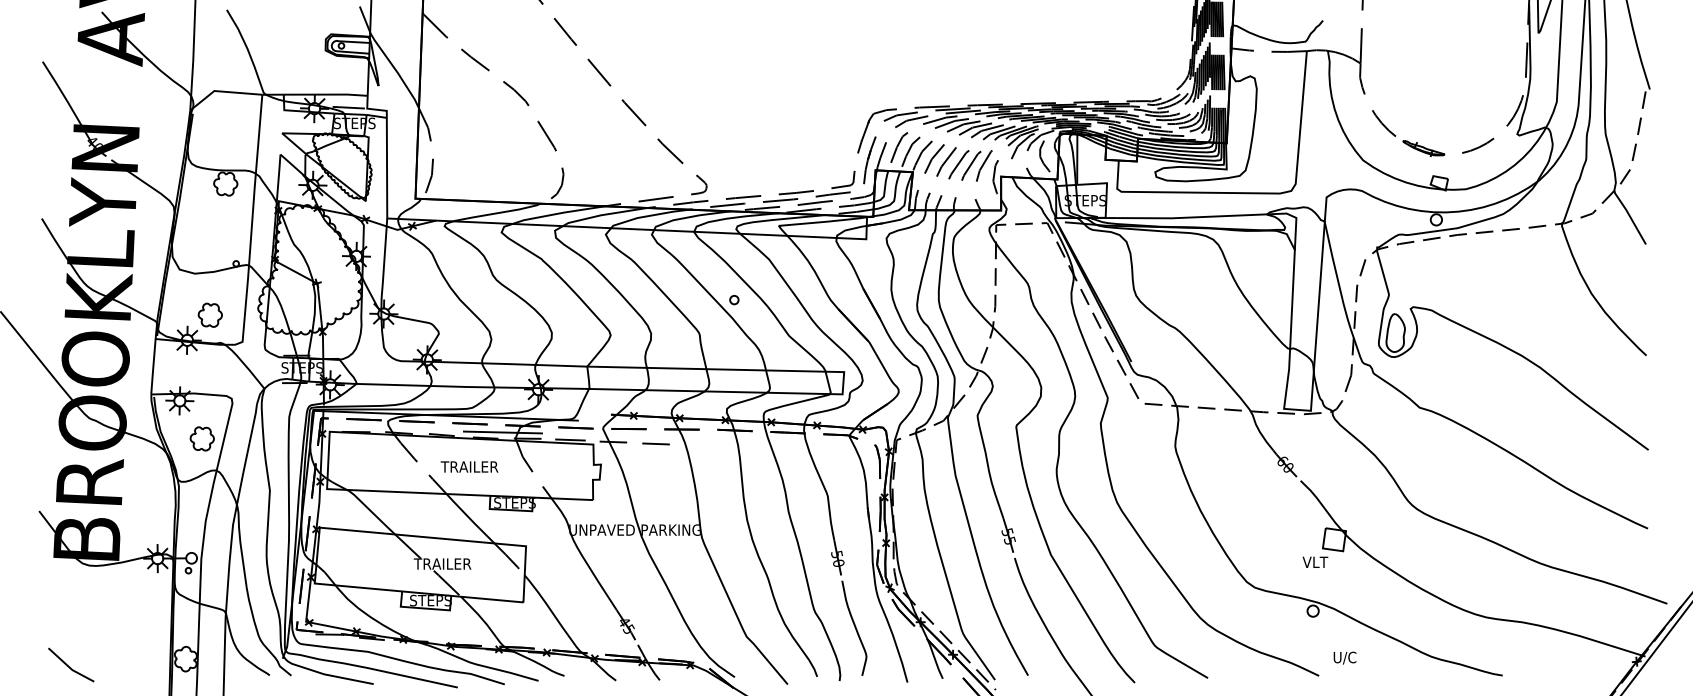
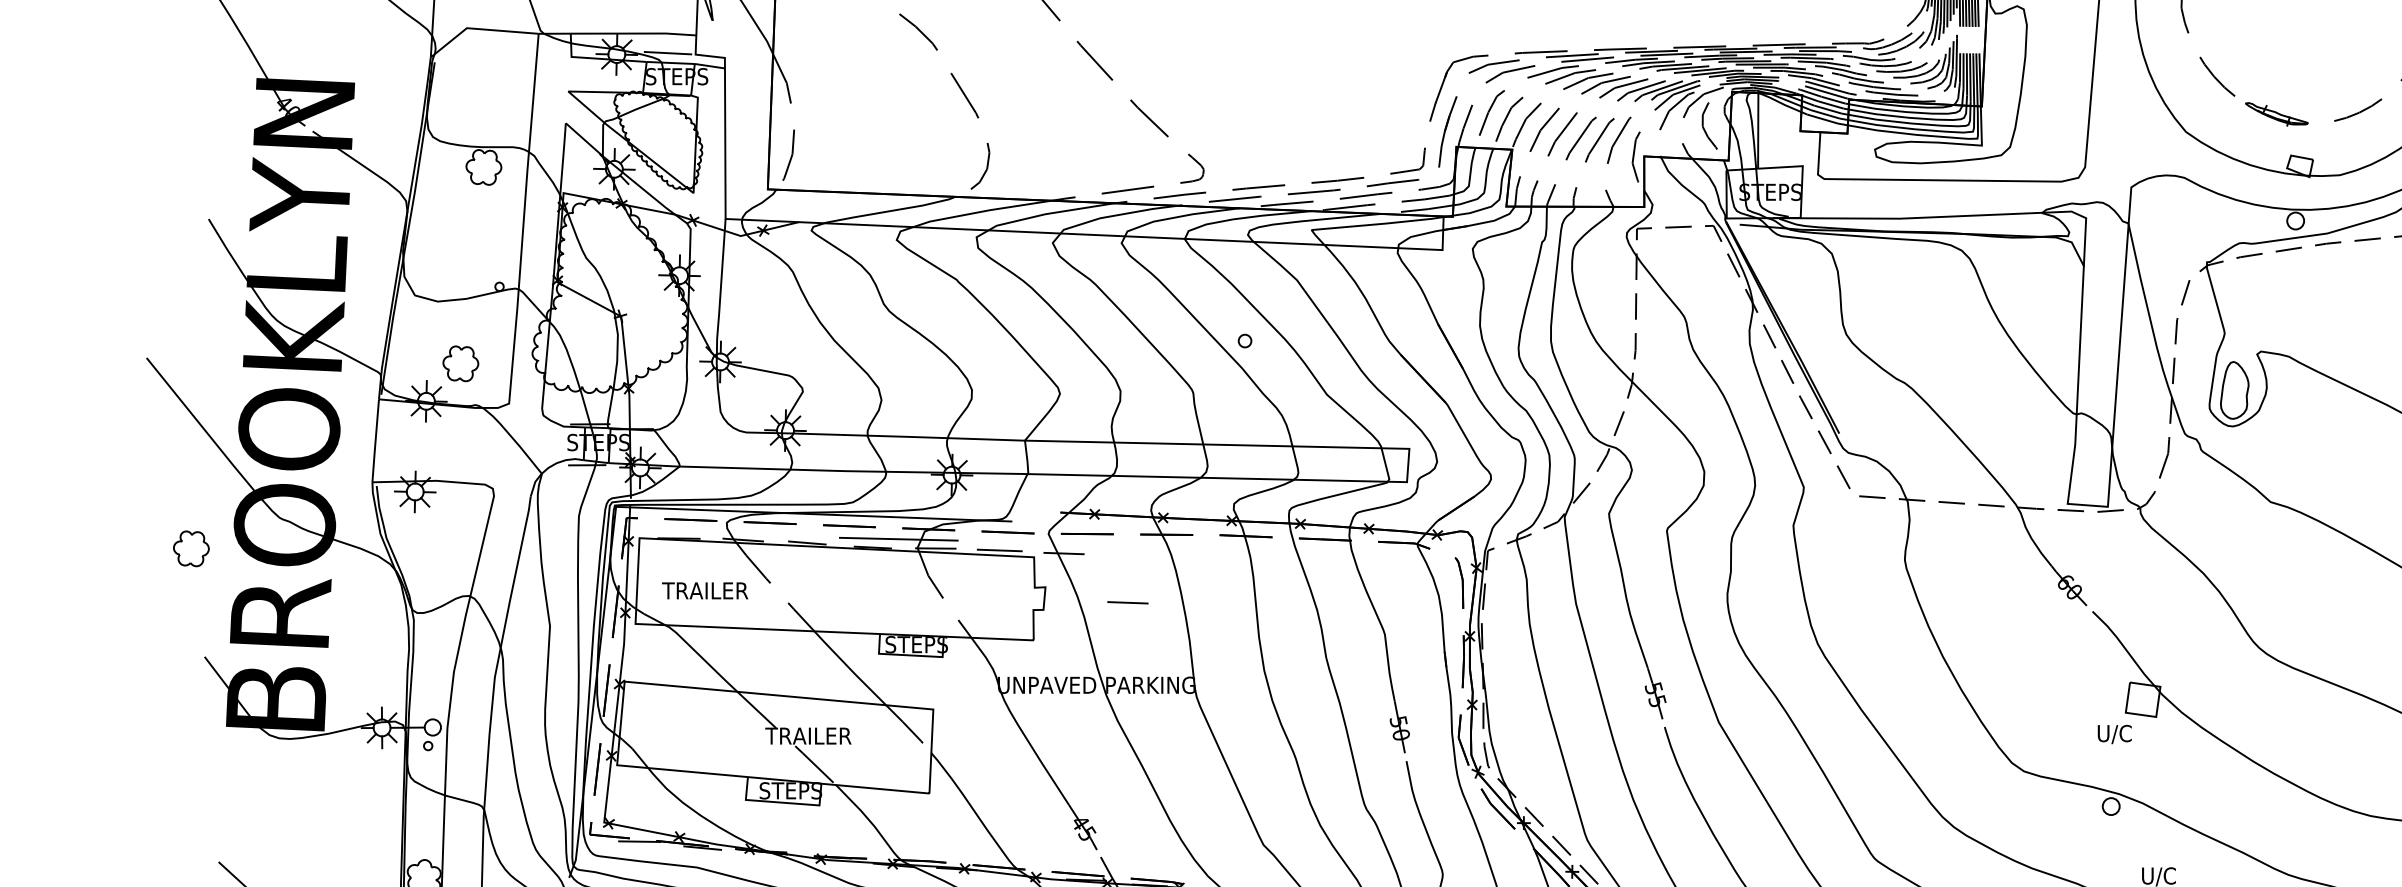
part: (201, 438) -> (190, 548), moved
line: (655, 443) -> (1127, 602), moved
text: (469, 466) -> (705, 590), moved
text: (1315, 562) -> (2114, 733), VLT -> U/C

